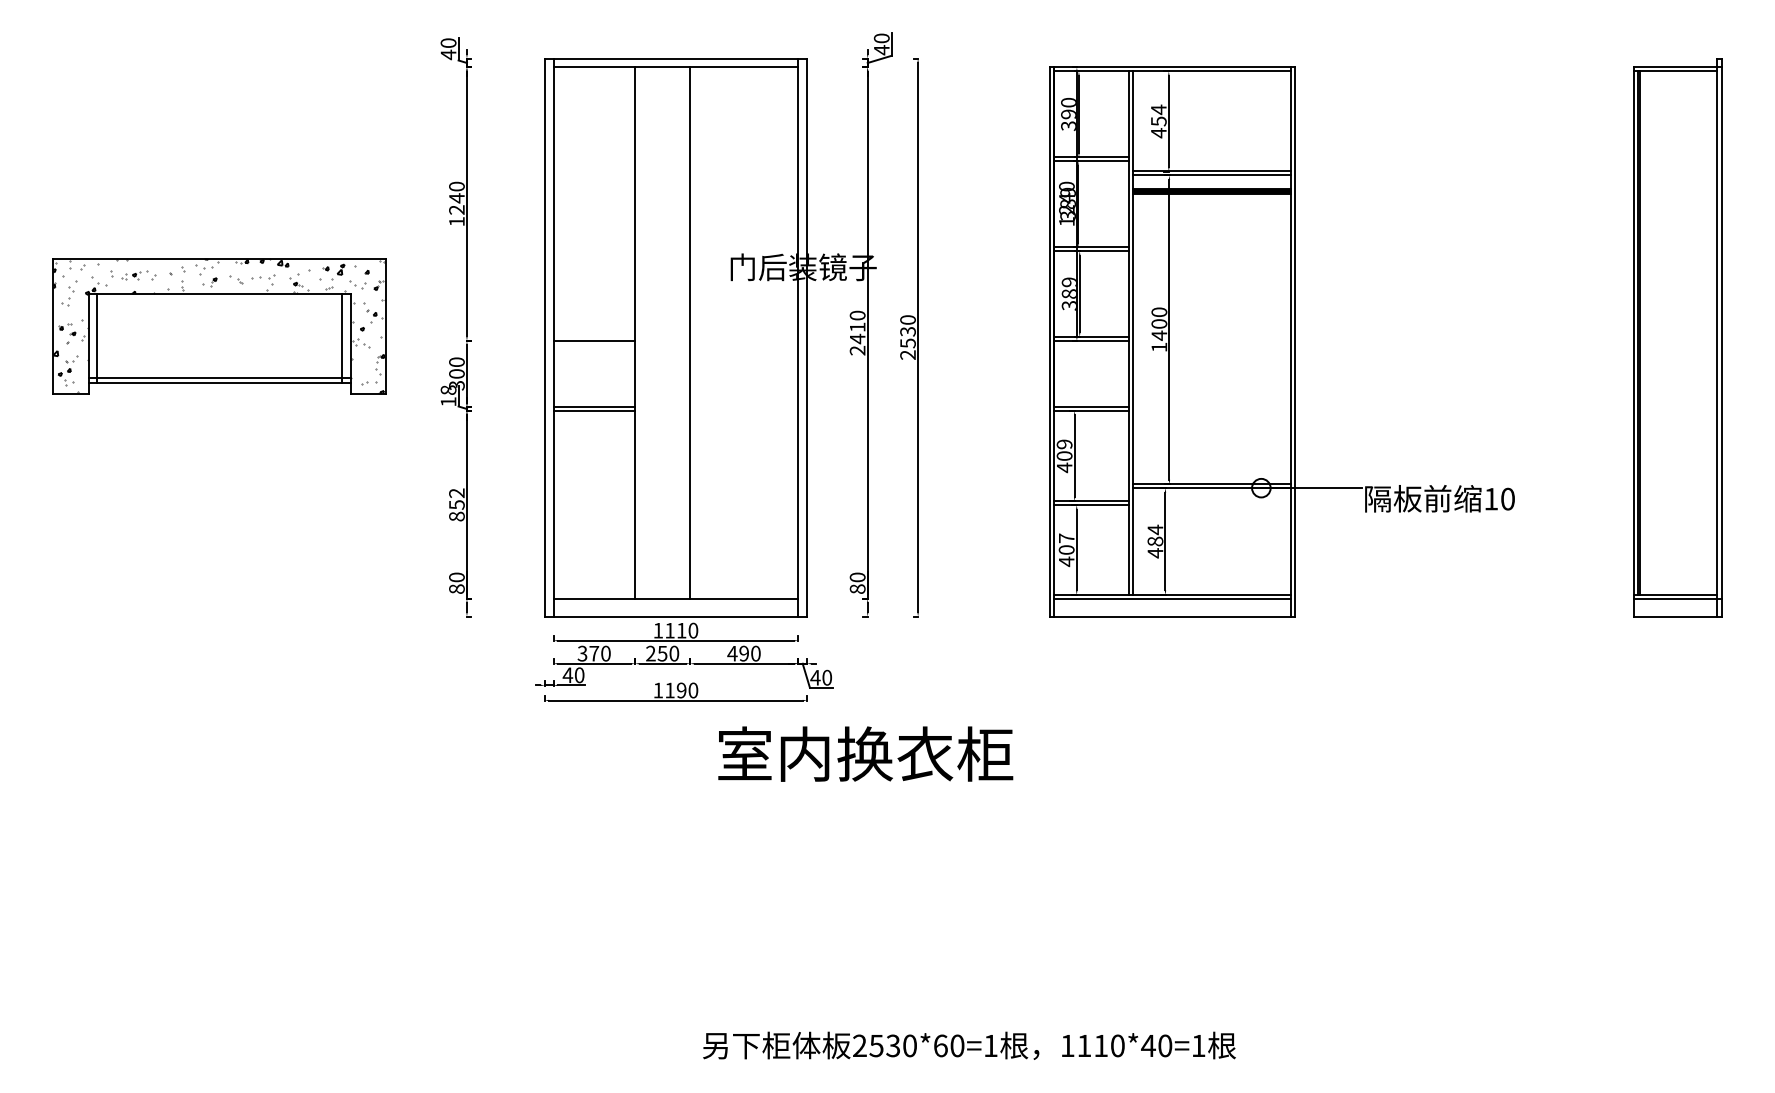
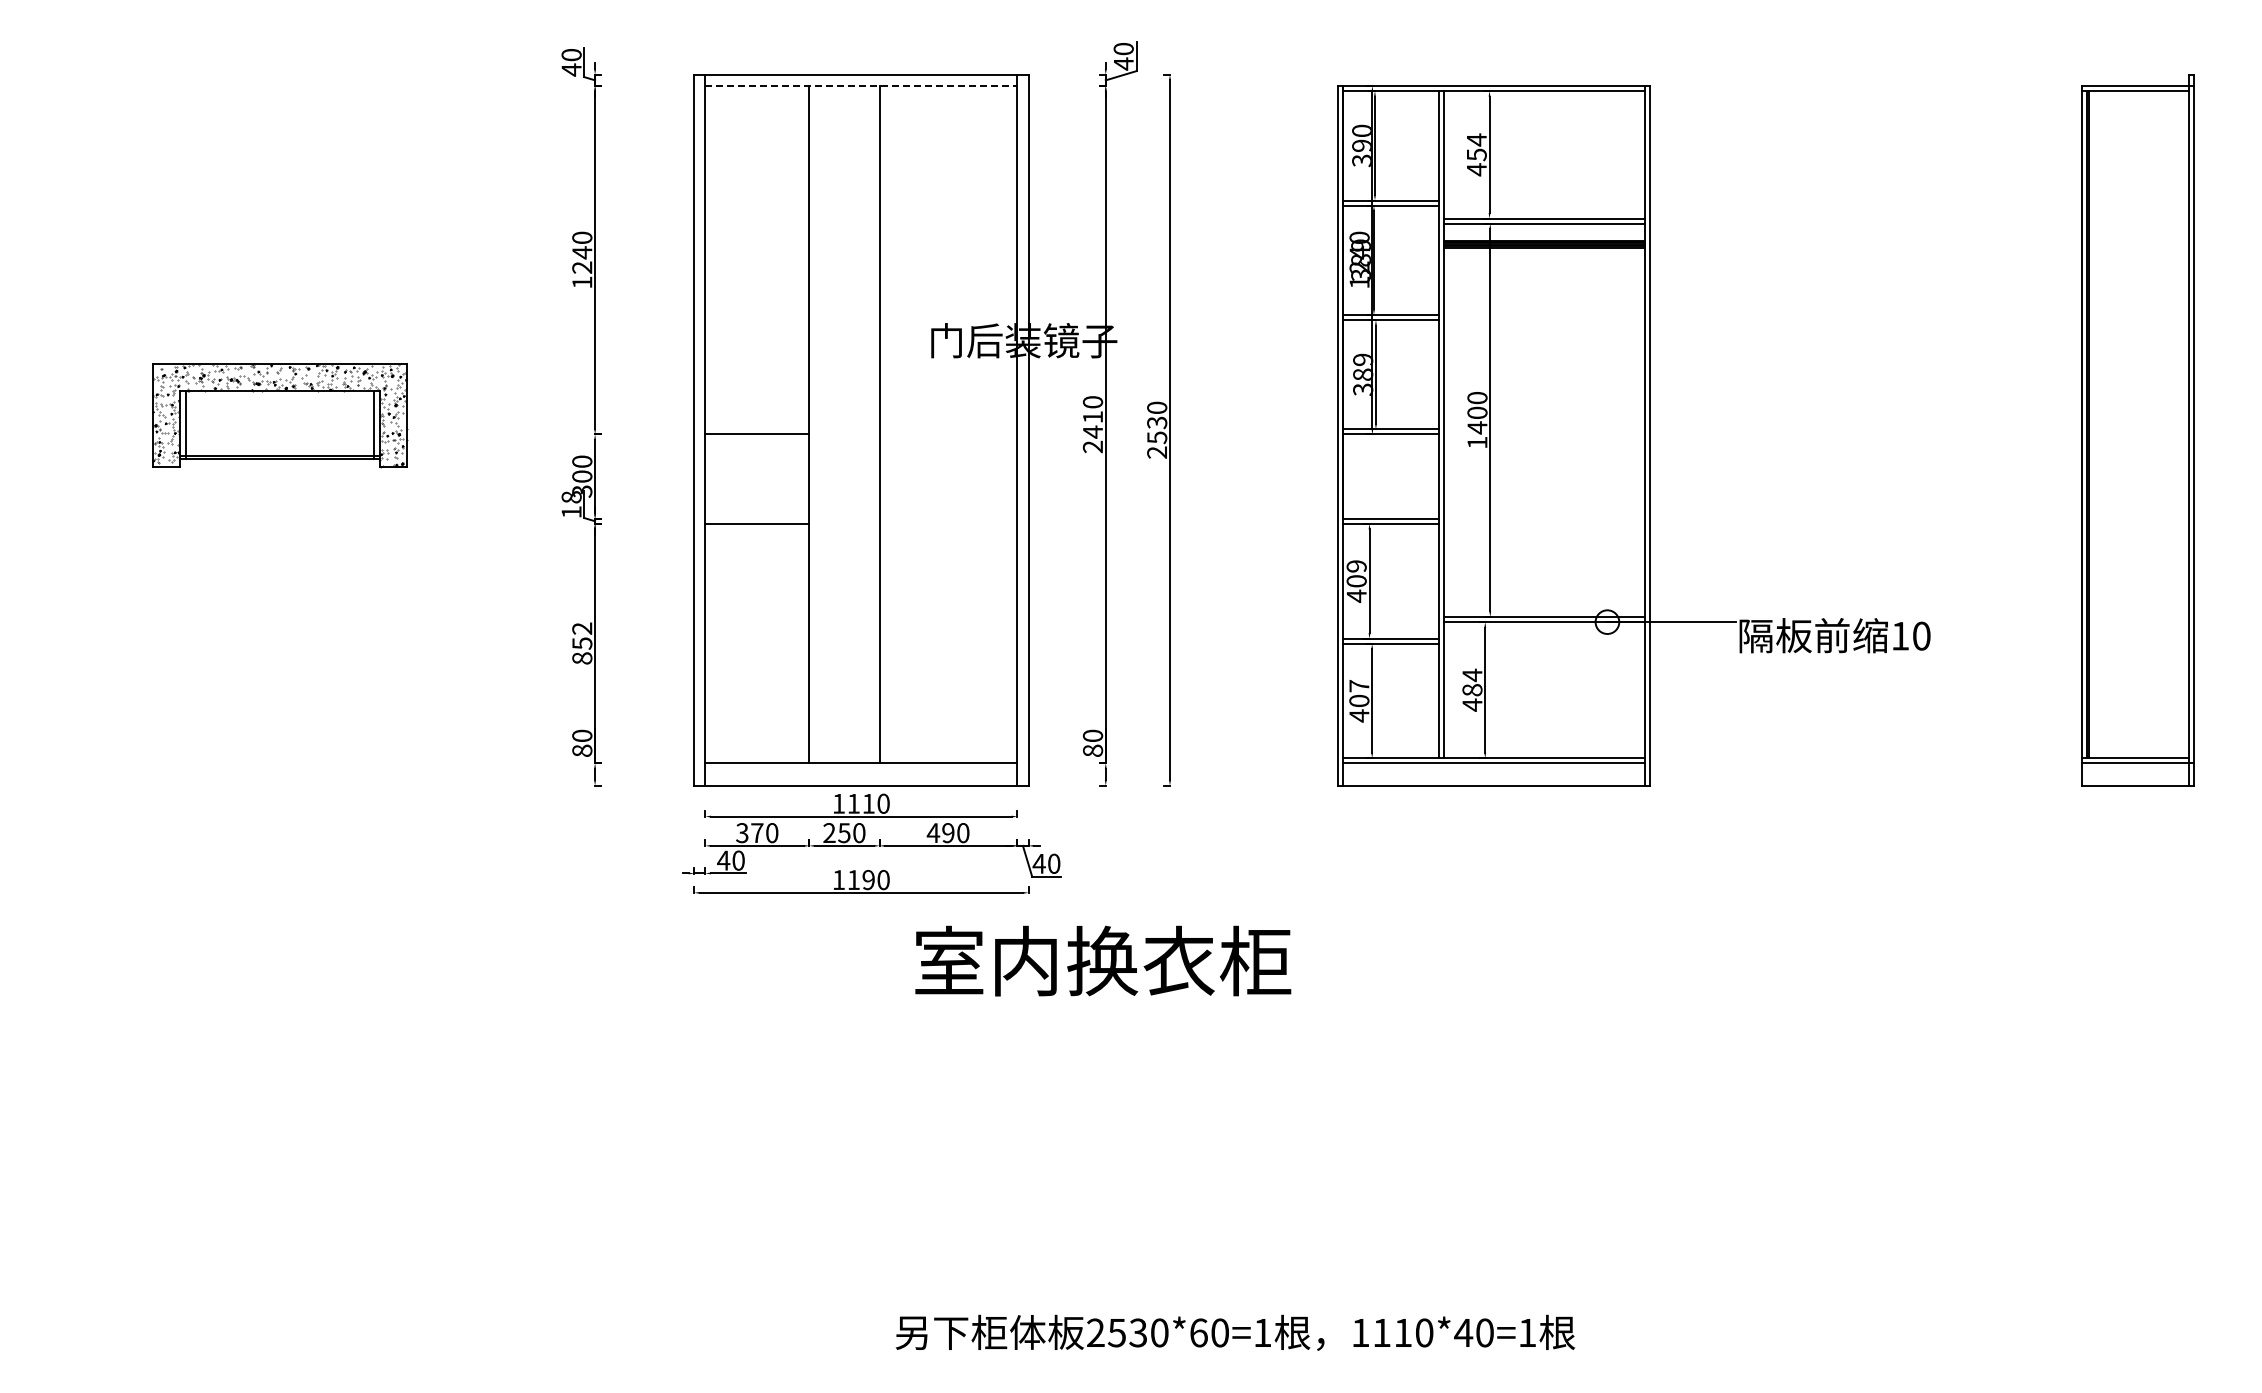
line: (676, 67) -> (861, 85), solid -> dashed
part: (219, 325) -> (279, 415), size x0.6
line: (594, 406) -> (757, 518), removed

